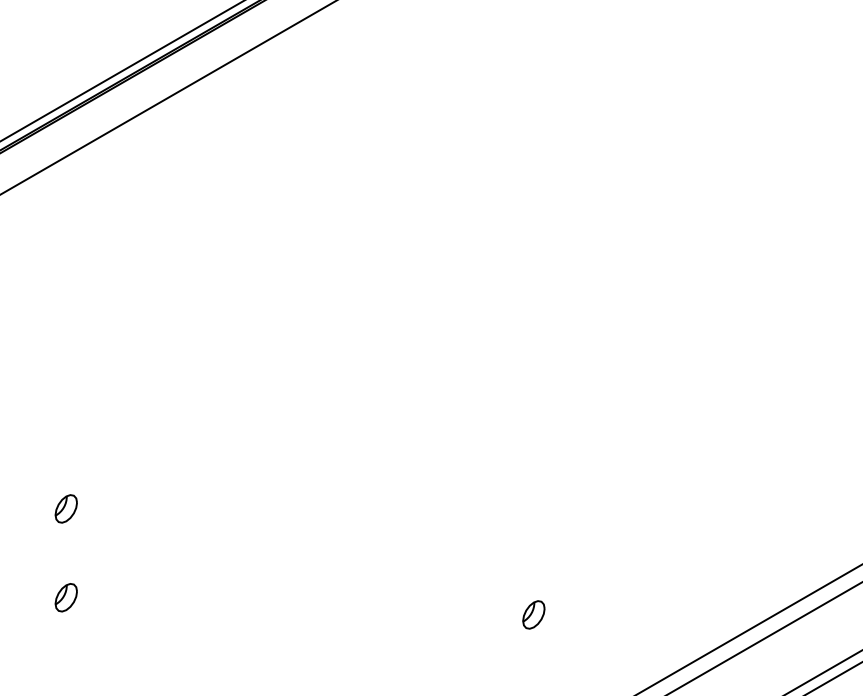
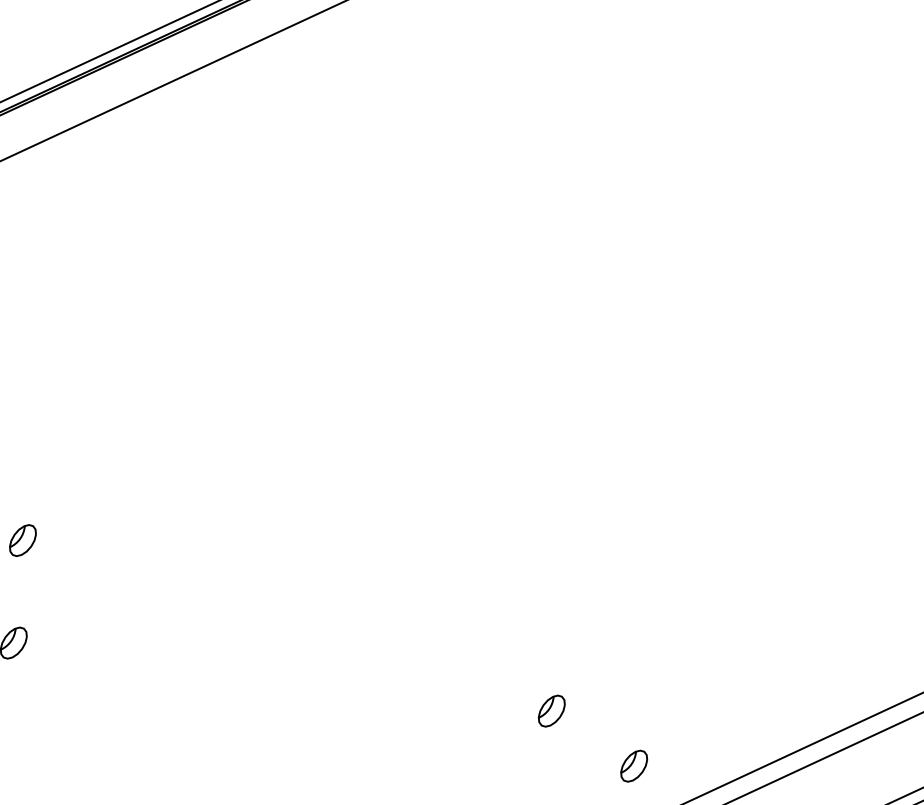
part: (608, 655) -> (633, 765), added

